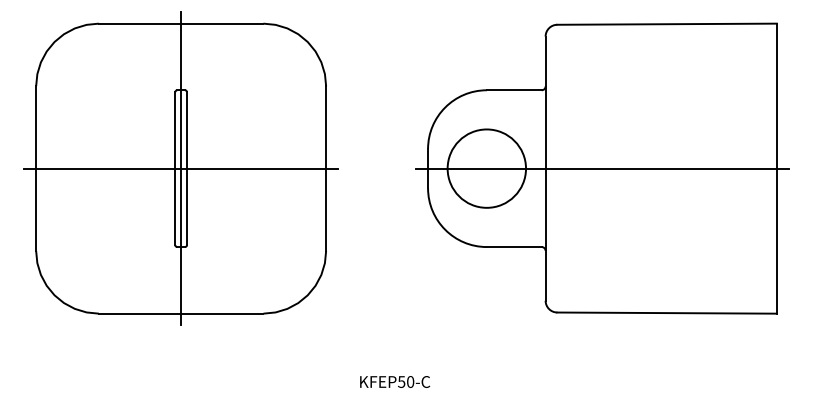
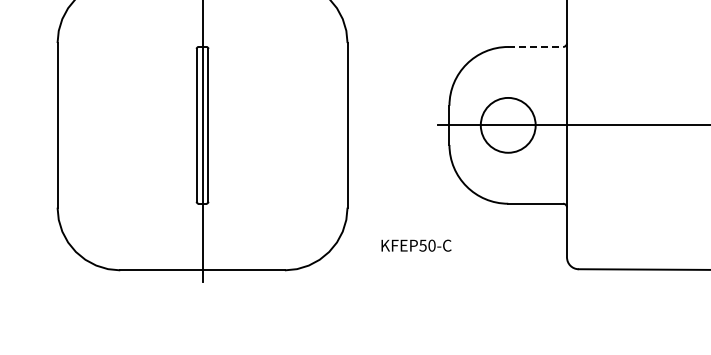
line: (514, 90) -> (535, 47), solid -> dashed
line: (180, 168) -> (201, 125), removed
circle: (486, 168) -> (507, 125), size x0.7
text: (395, 381) -> (416, 245), moved

